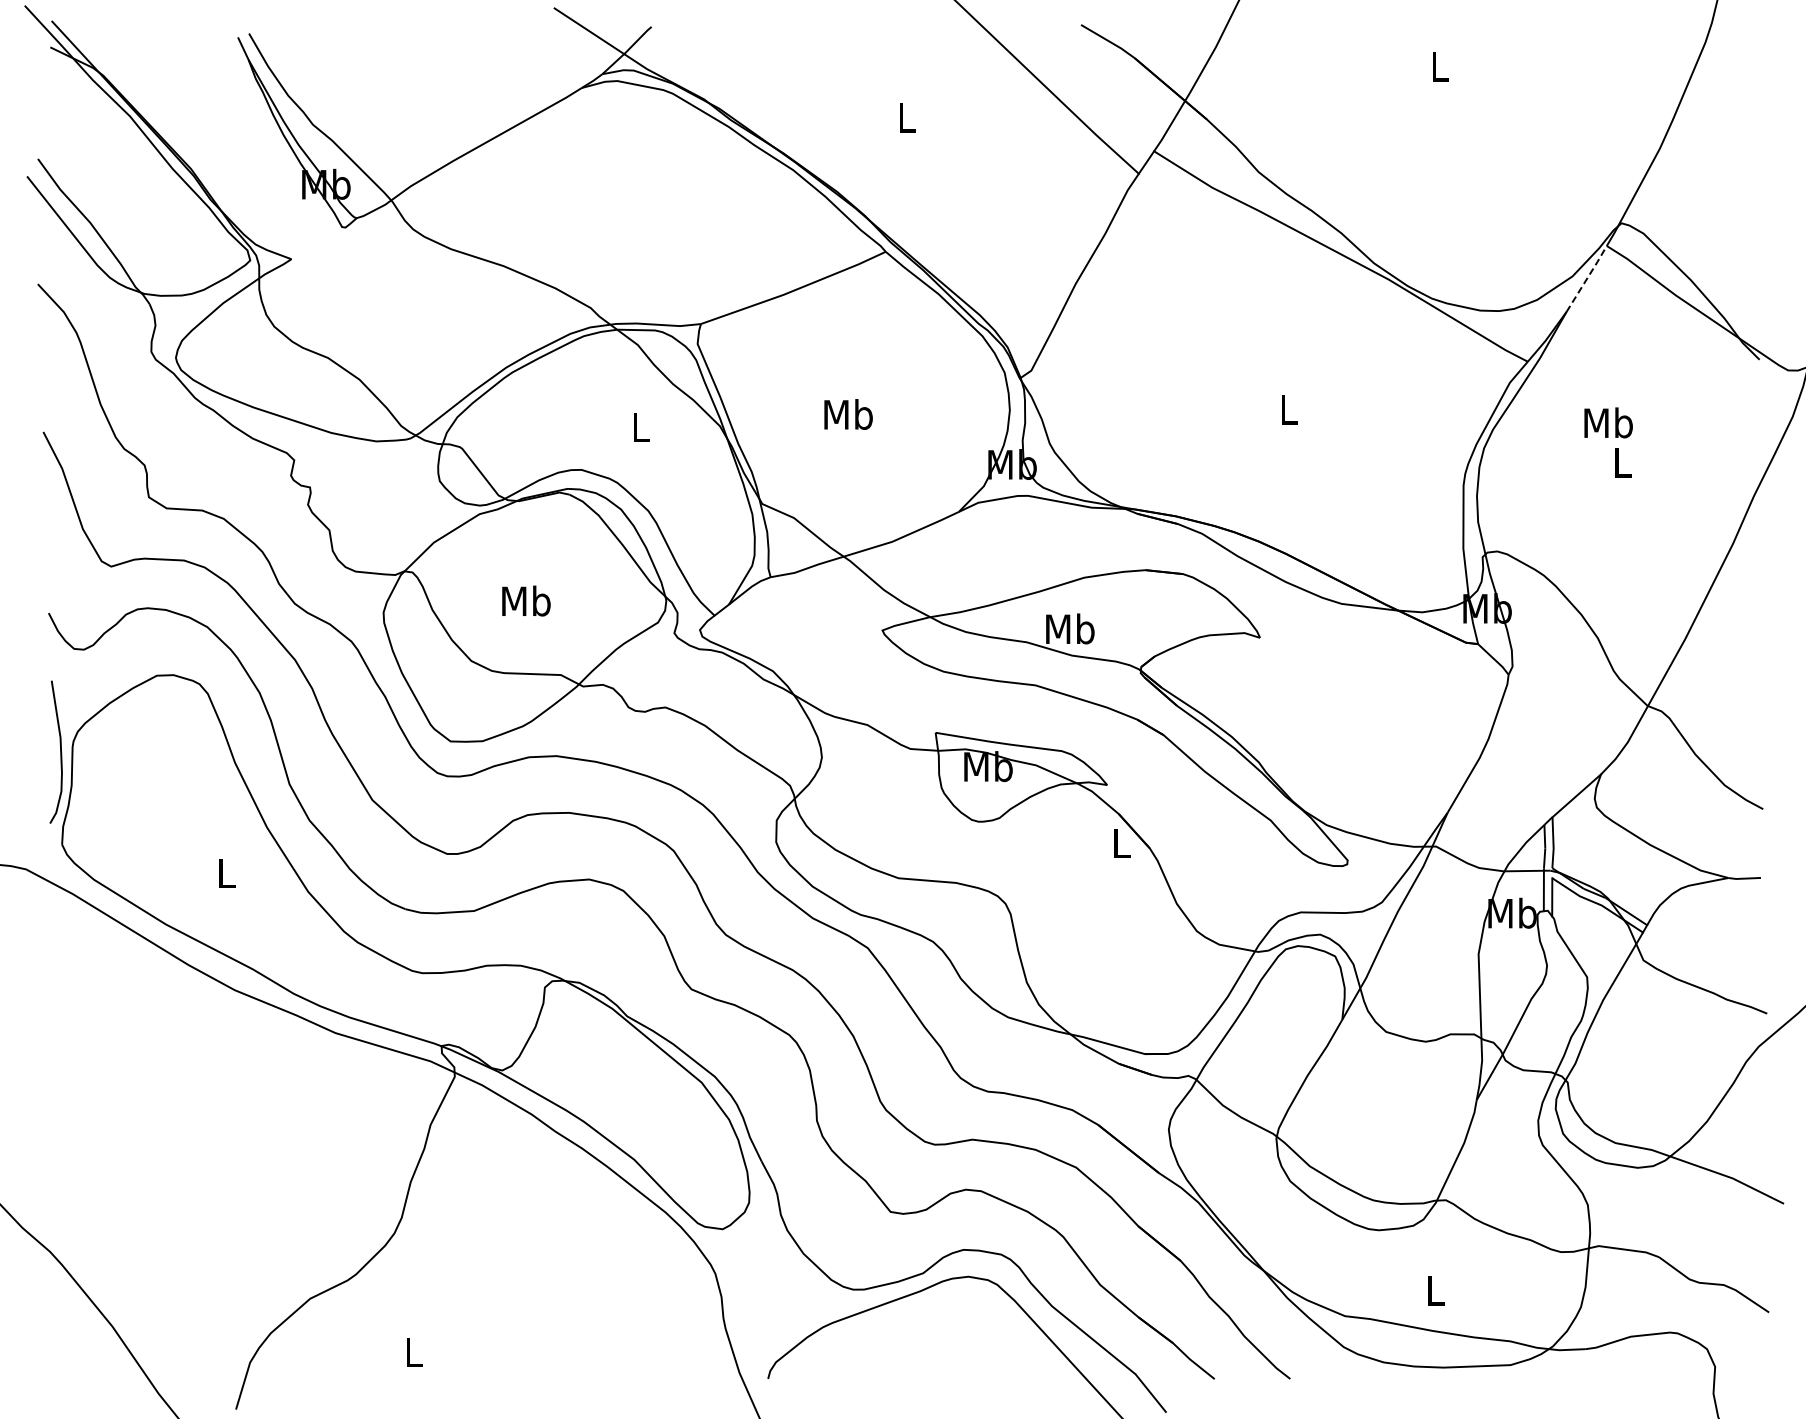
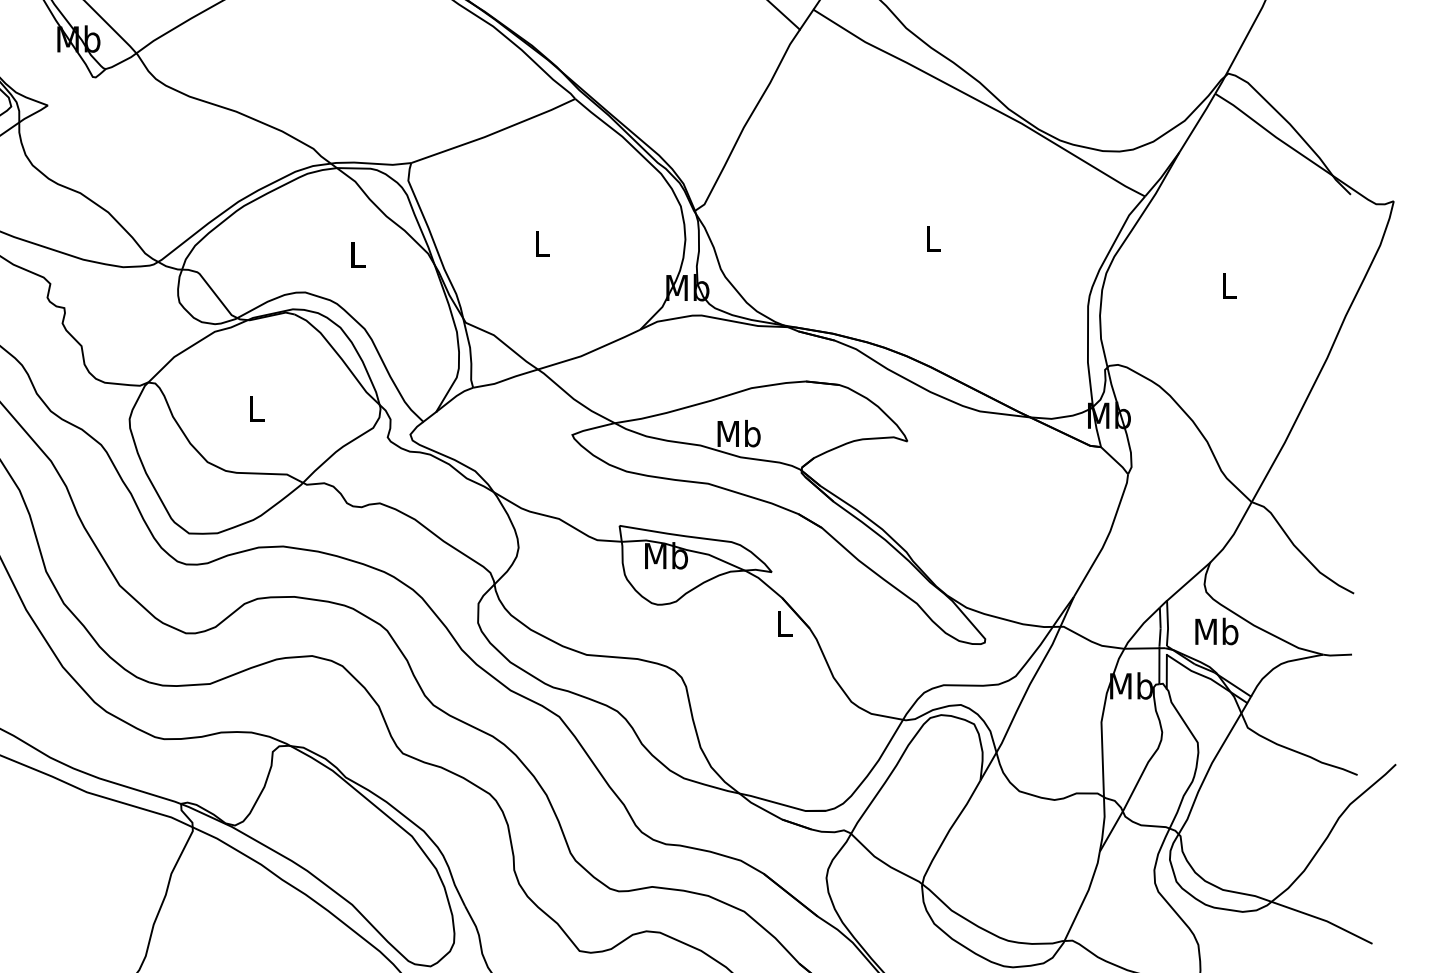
line: (1587, 278) -> (1198, 122), dashed -> solid
text: (848, 414) -> (542, 243), Mb -> L
text: (1608, 422) -> (1216, 631), moved
text: (526, 600) -> (256, 408), Mb -> L

